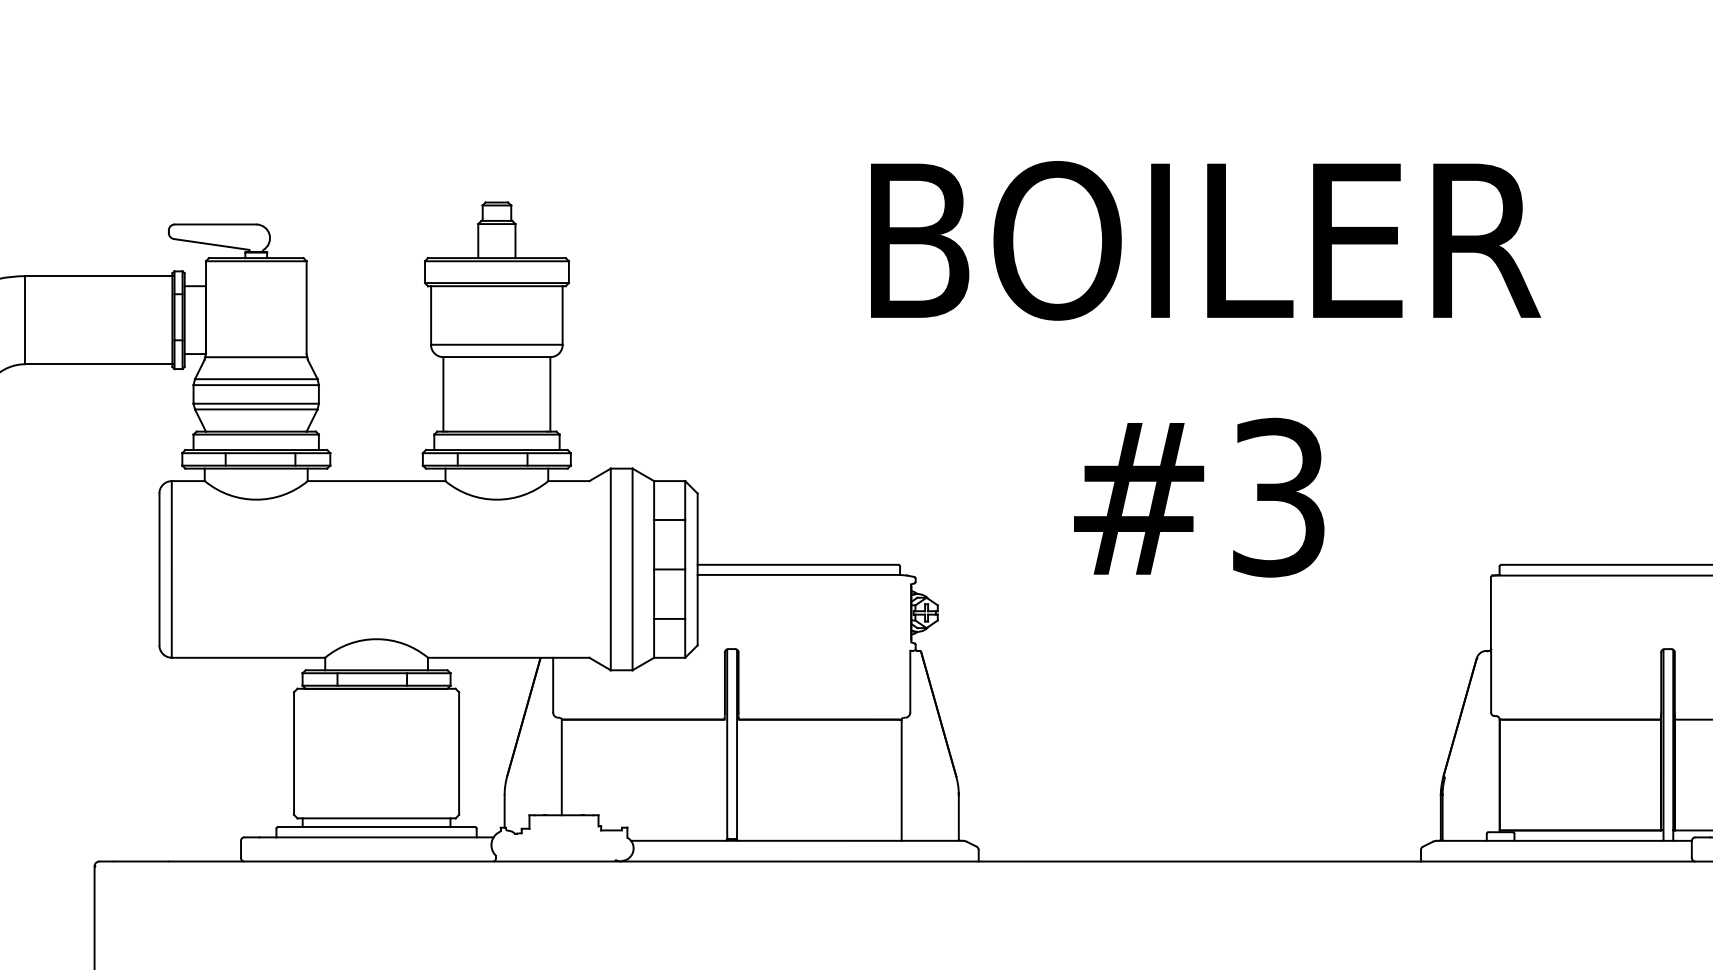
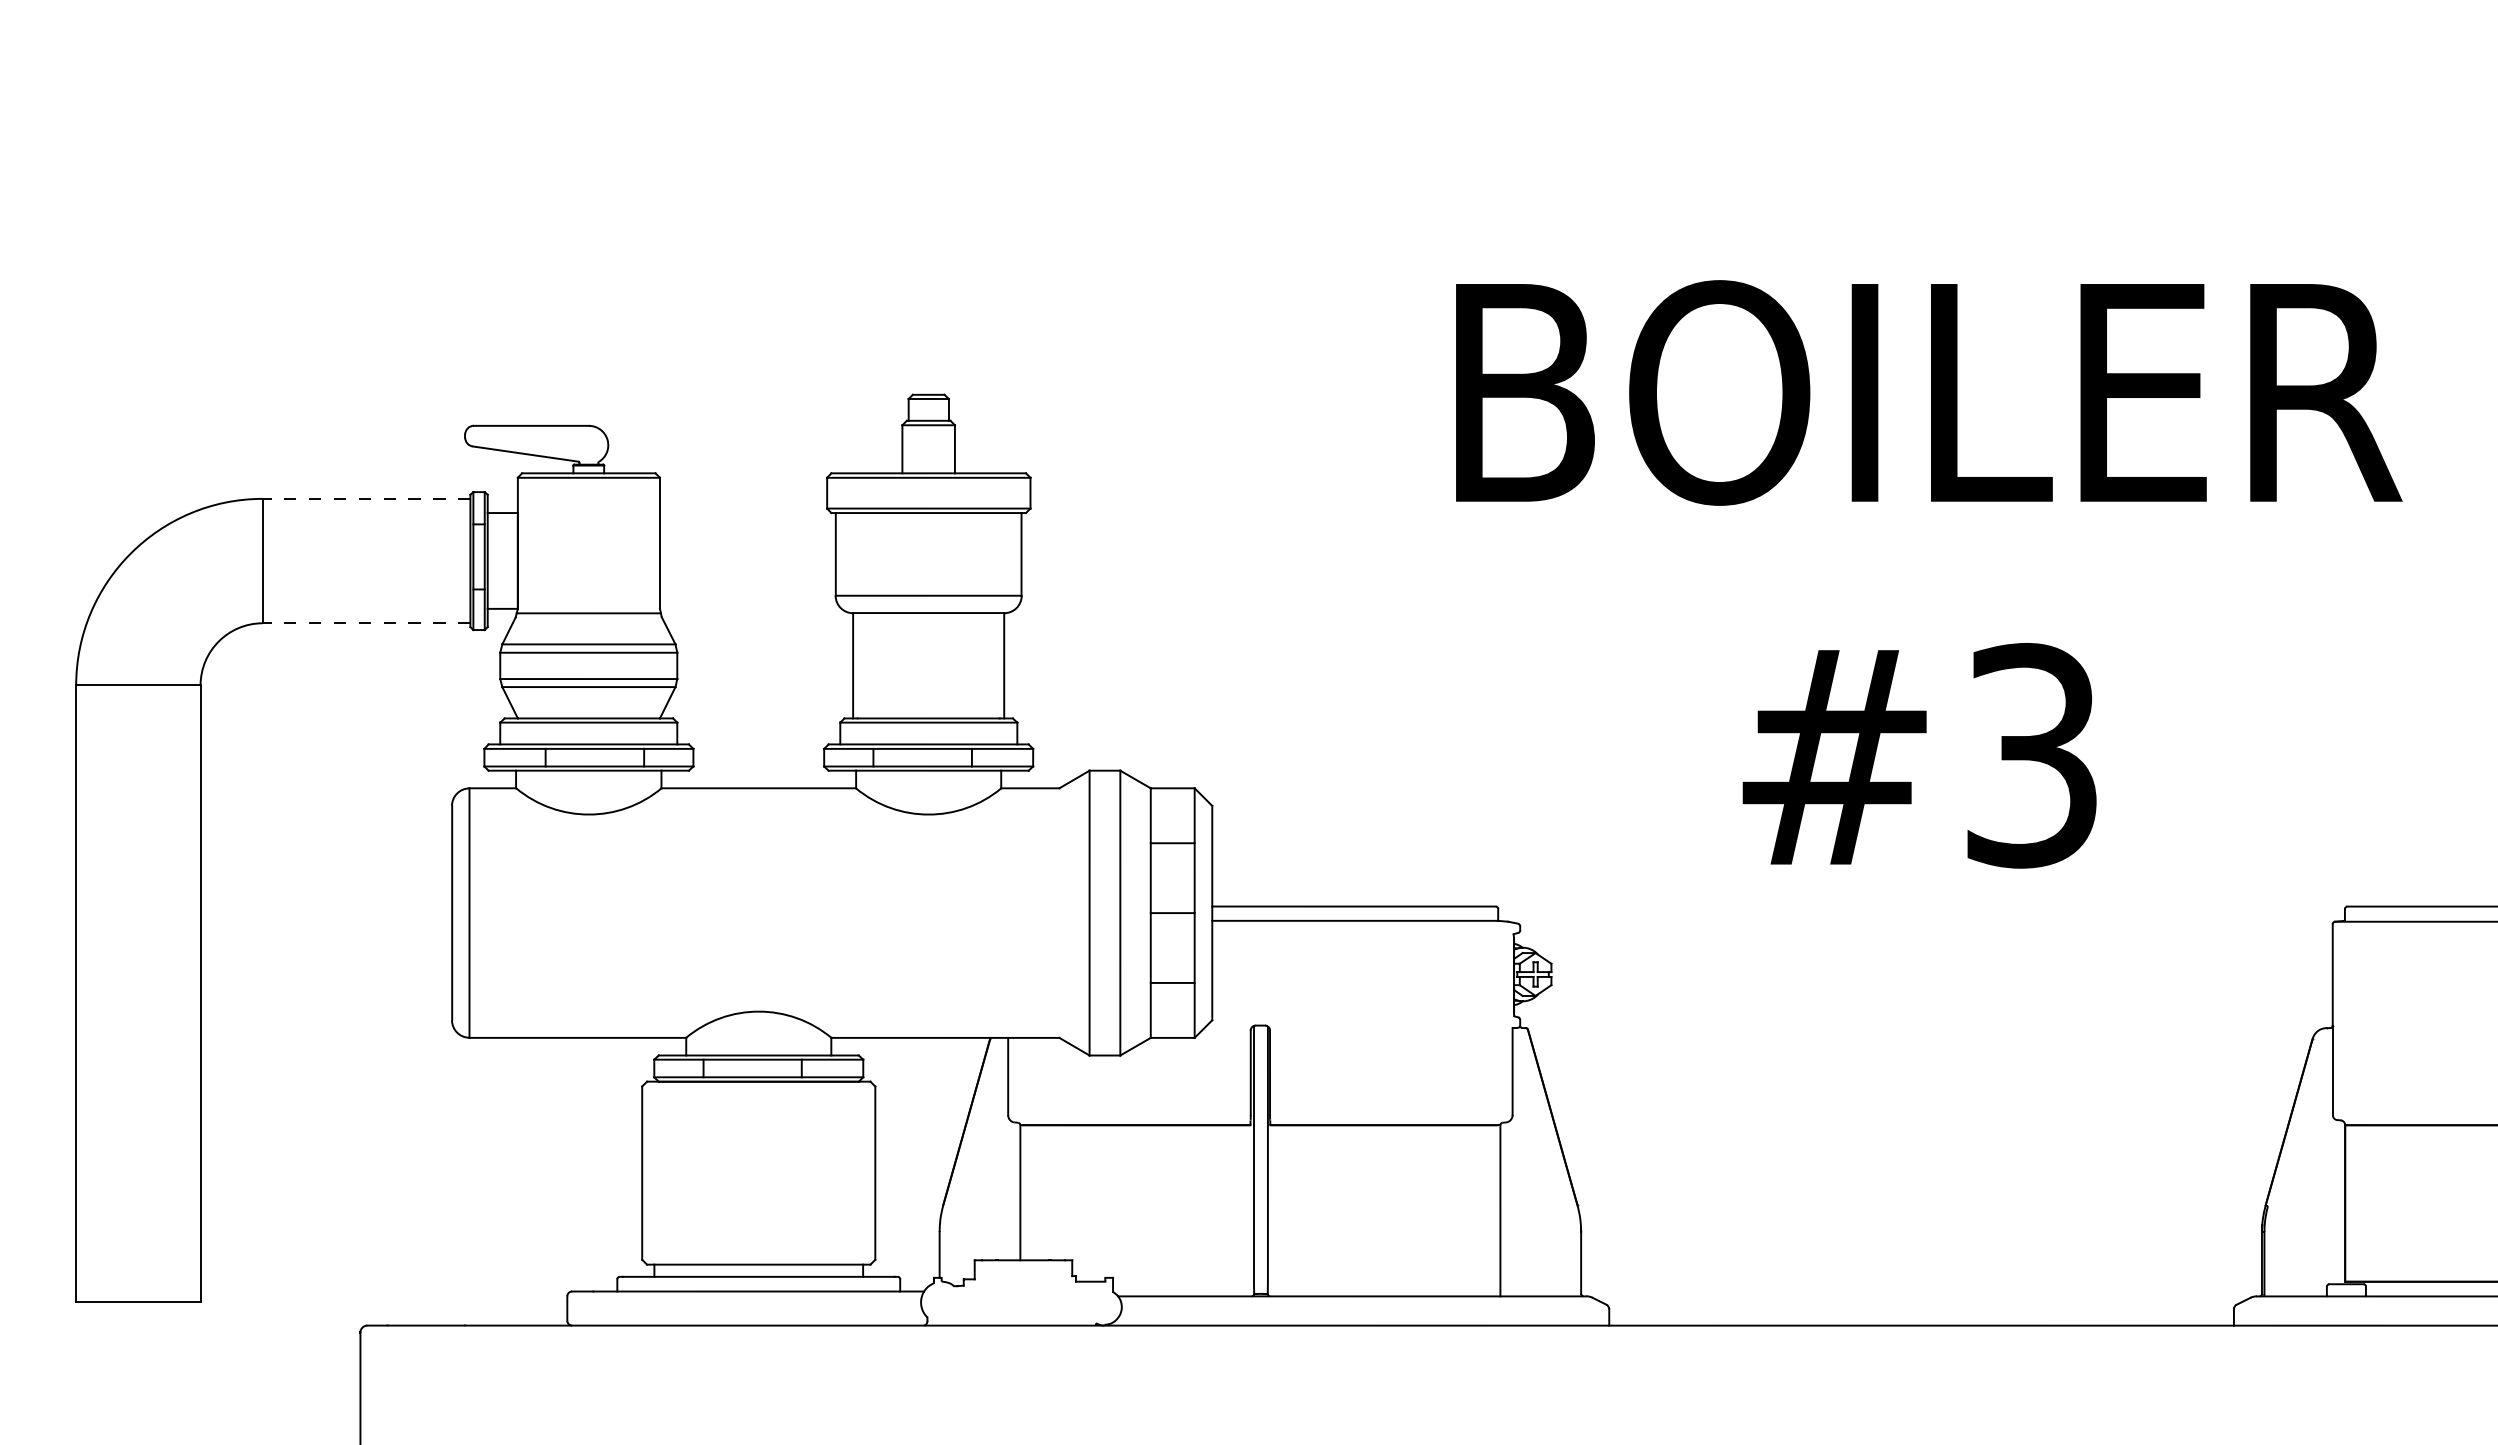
line: (98, 275) -> (366, 498), solid -> dashed
line: (98, 364) -> (366, 623), solid -> dashed
text: (1206, 369) -> (1929, 574), moved

